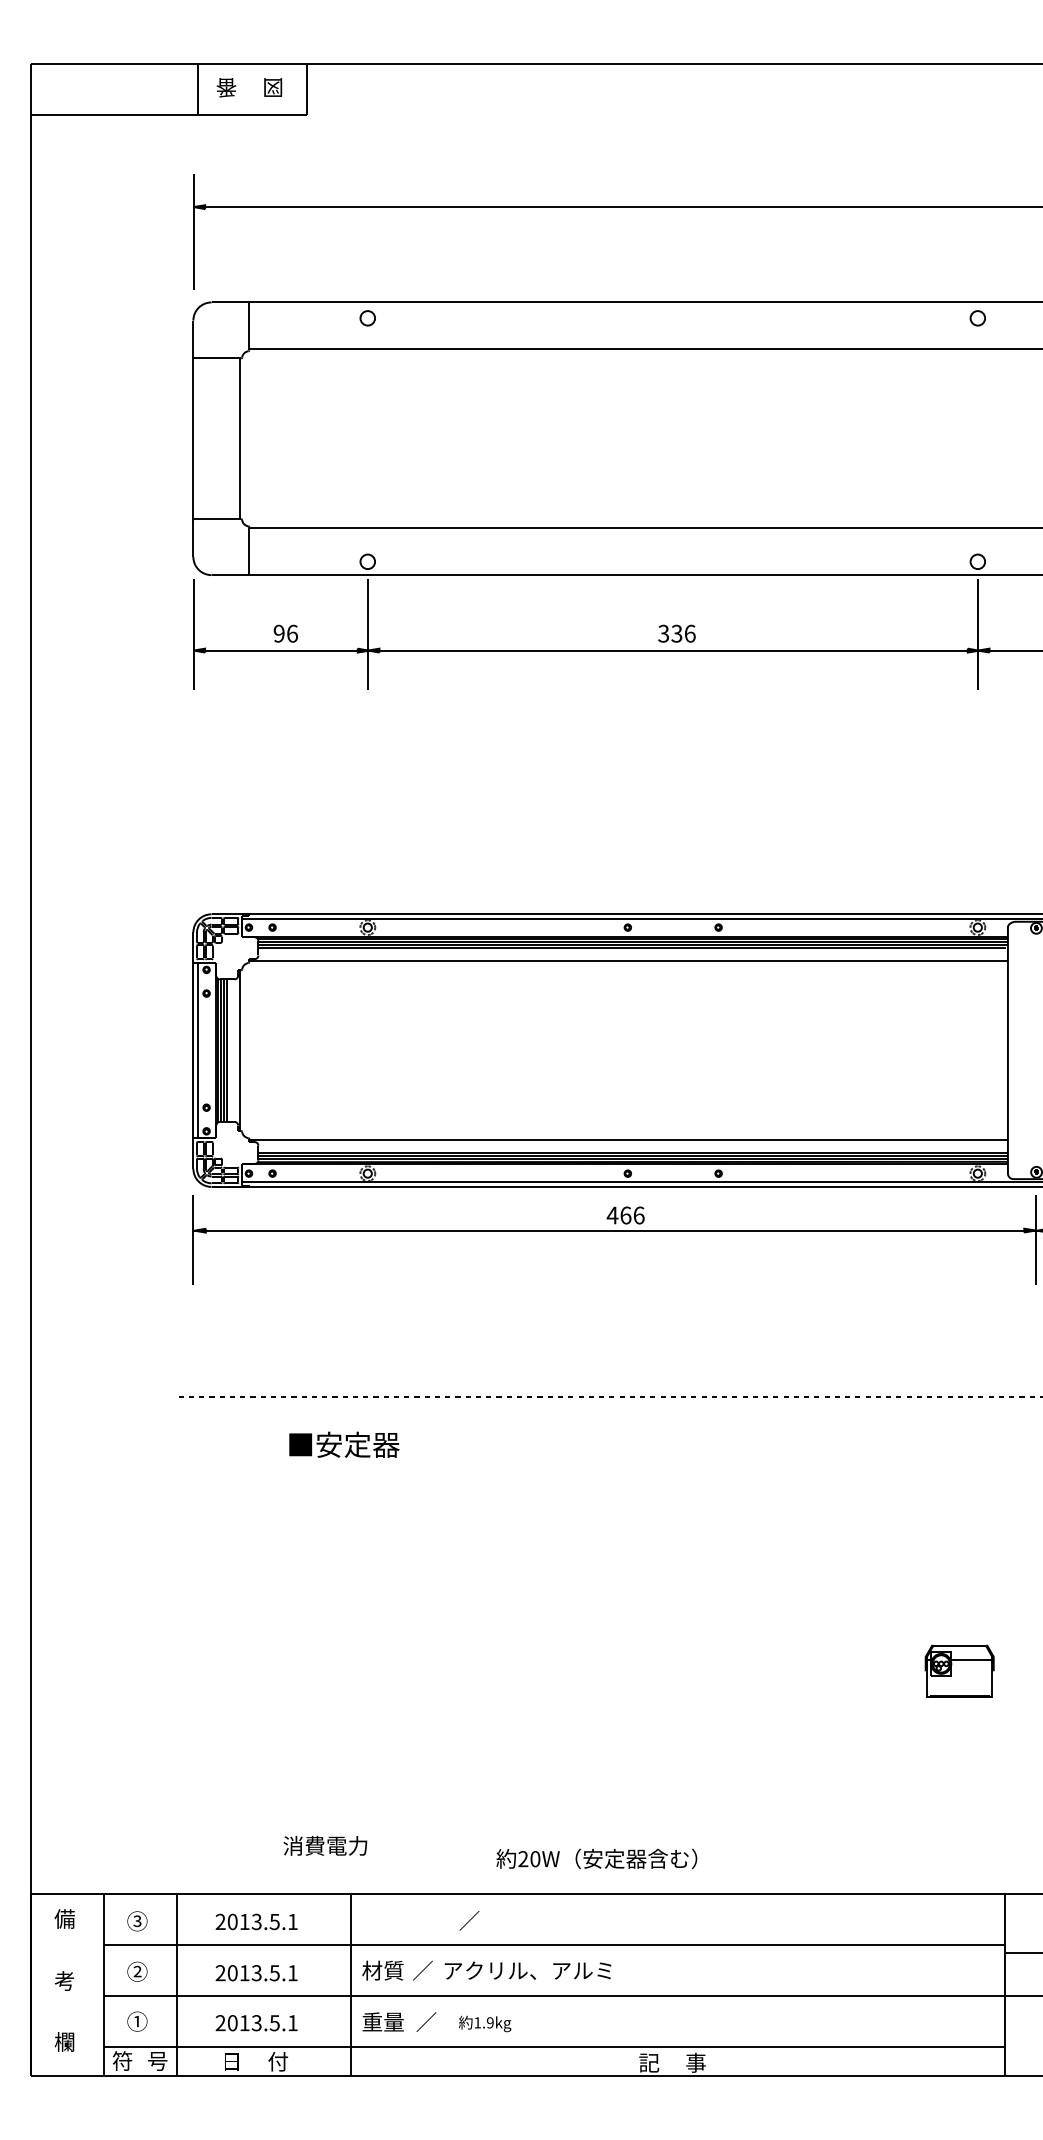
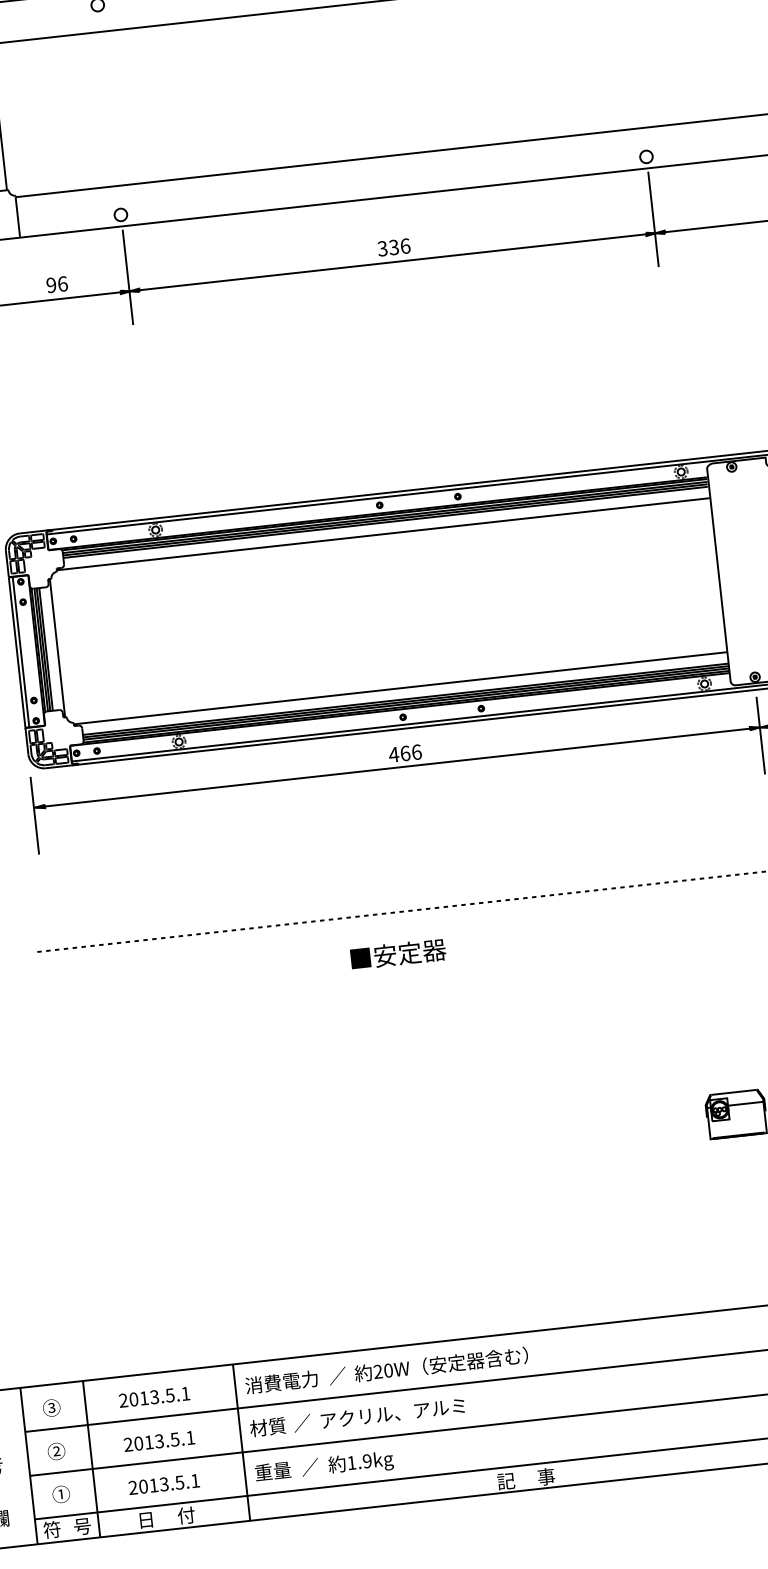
text: (344, 1444) -> (398, 953), moved
part: (325, 1845) -> (281, 1381), moved
part: (596, 1858) -> (441, 1364), moved
part: (484, 2023) -> (360, 1463), size x1.43

